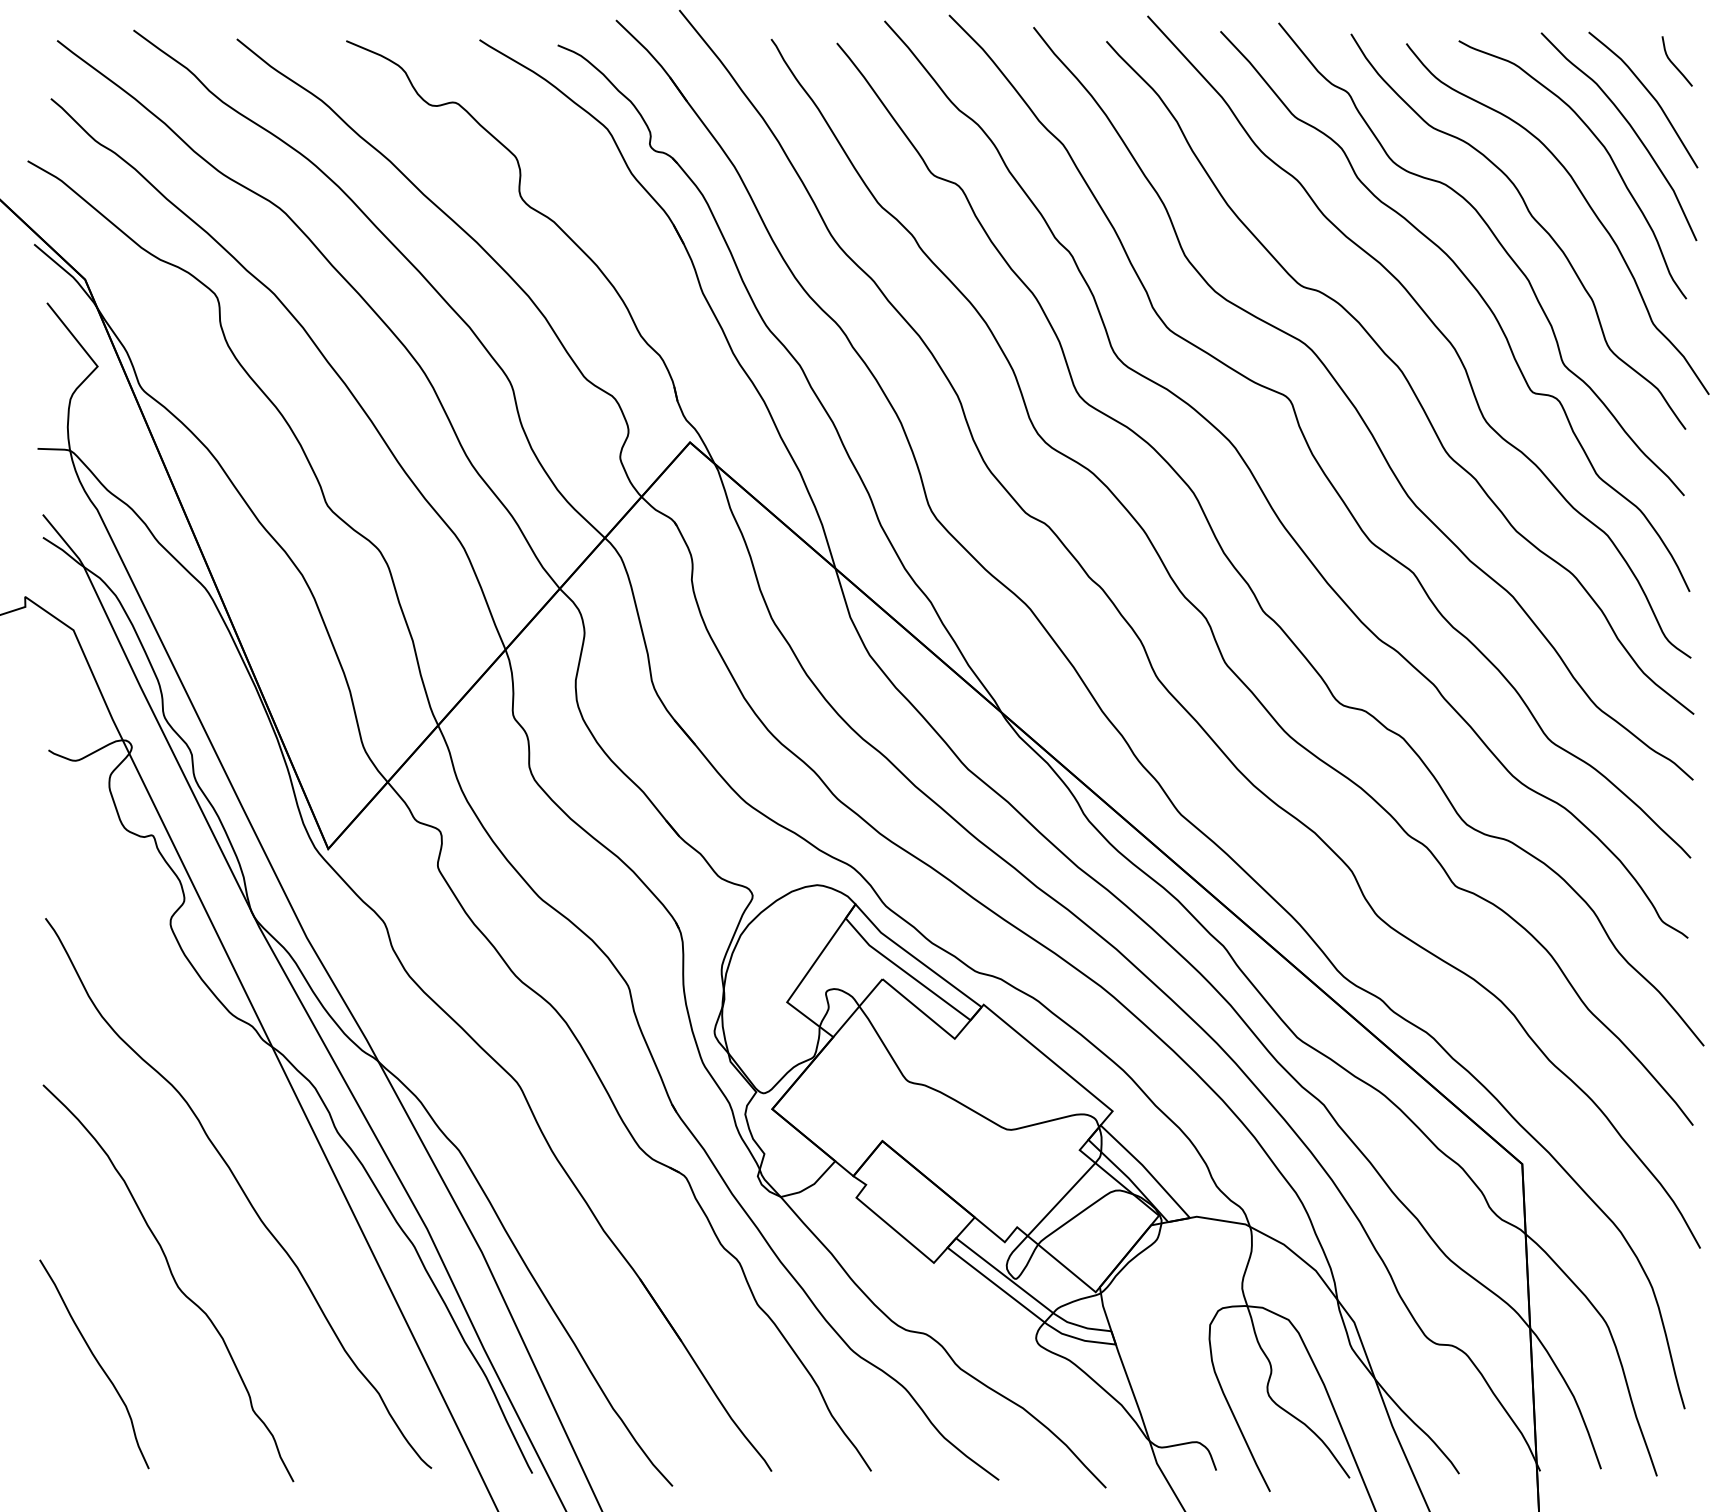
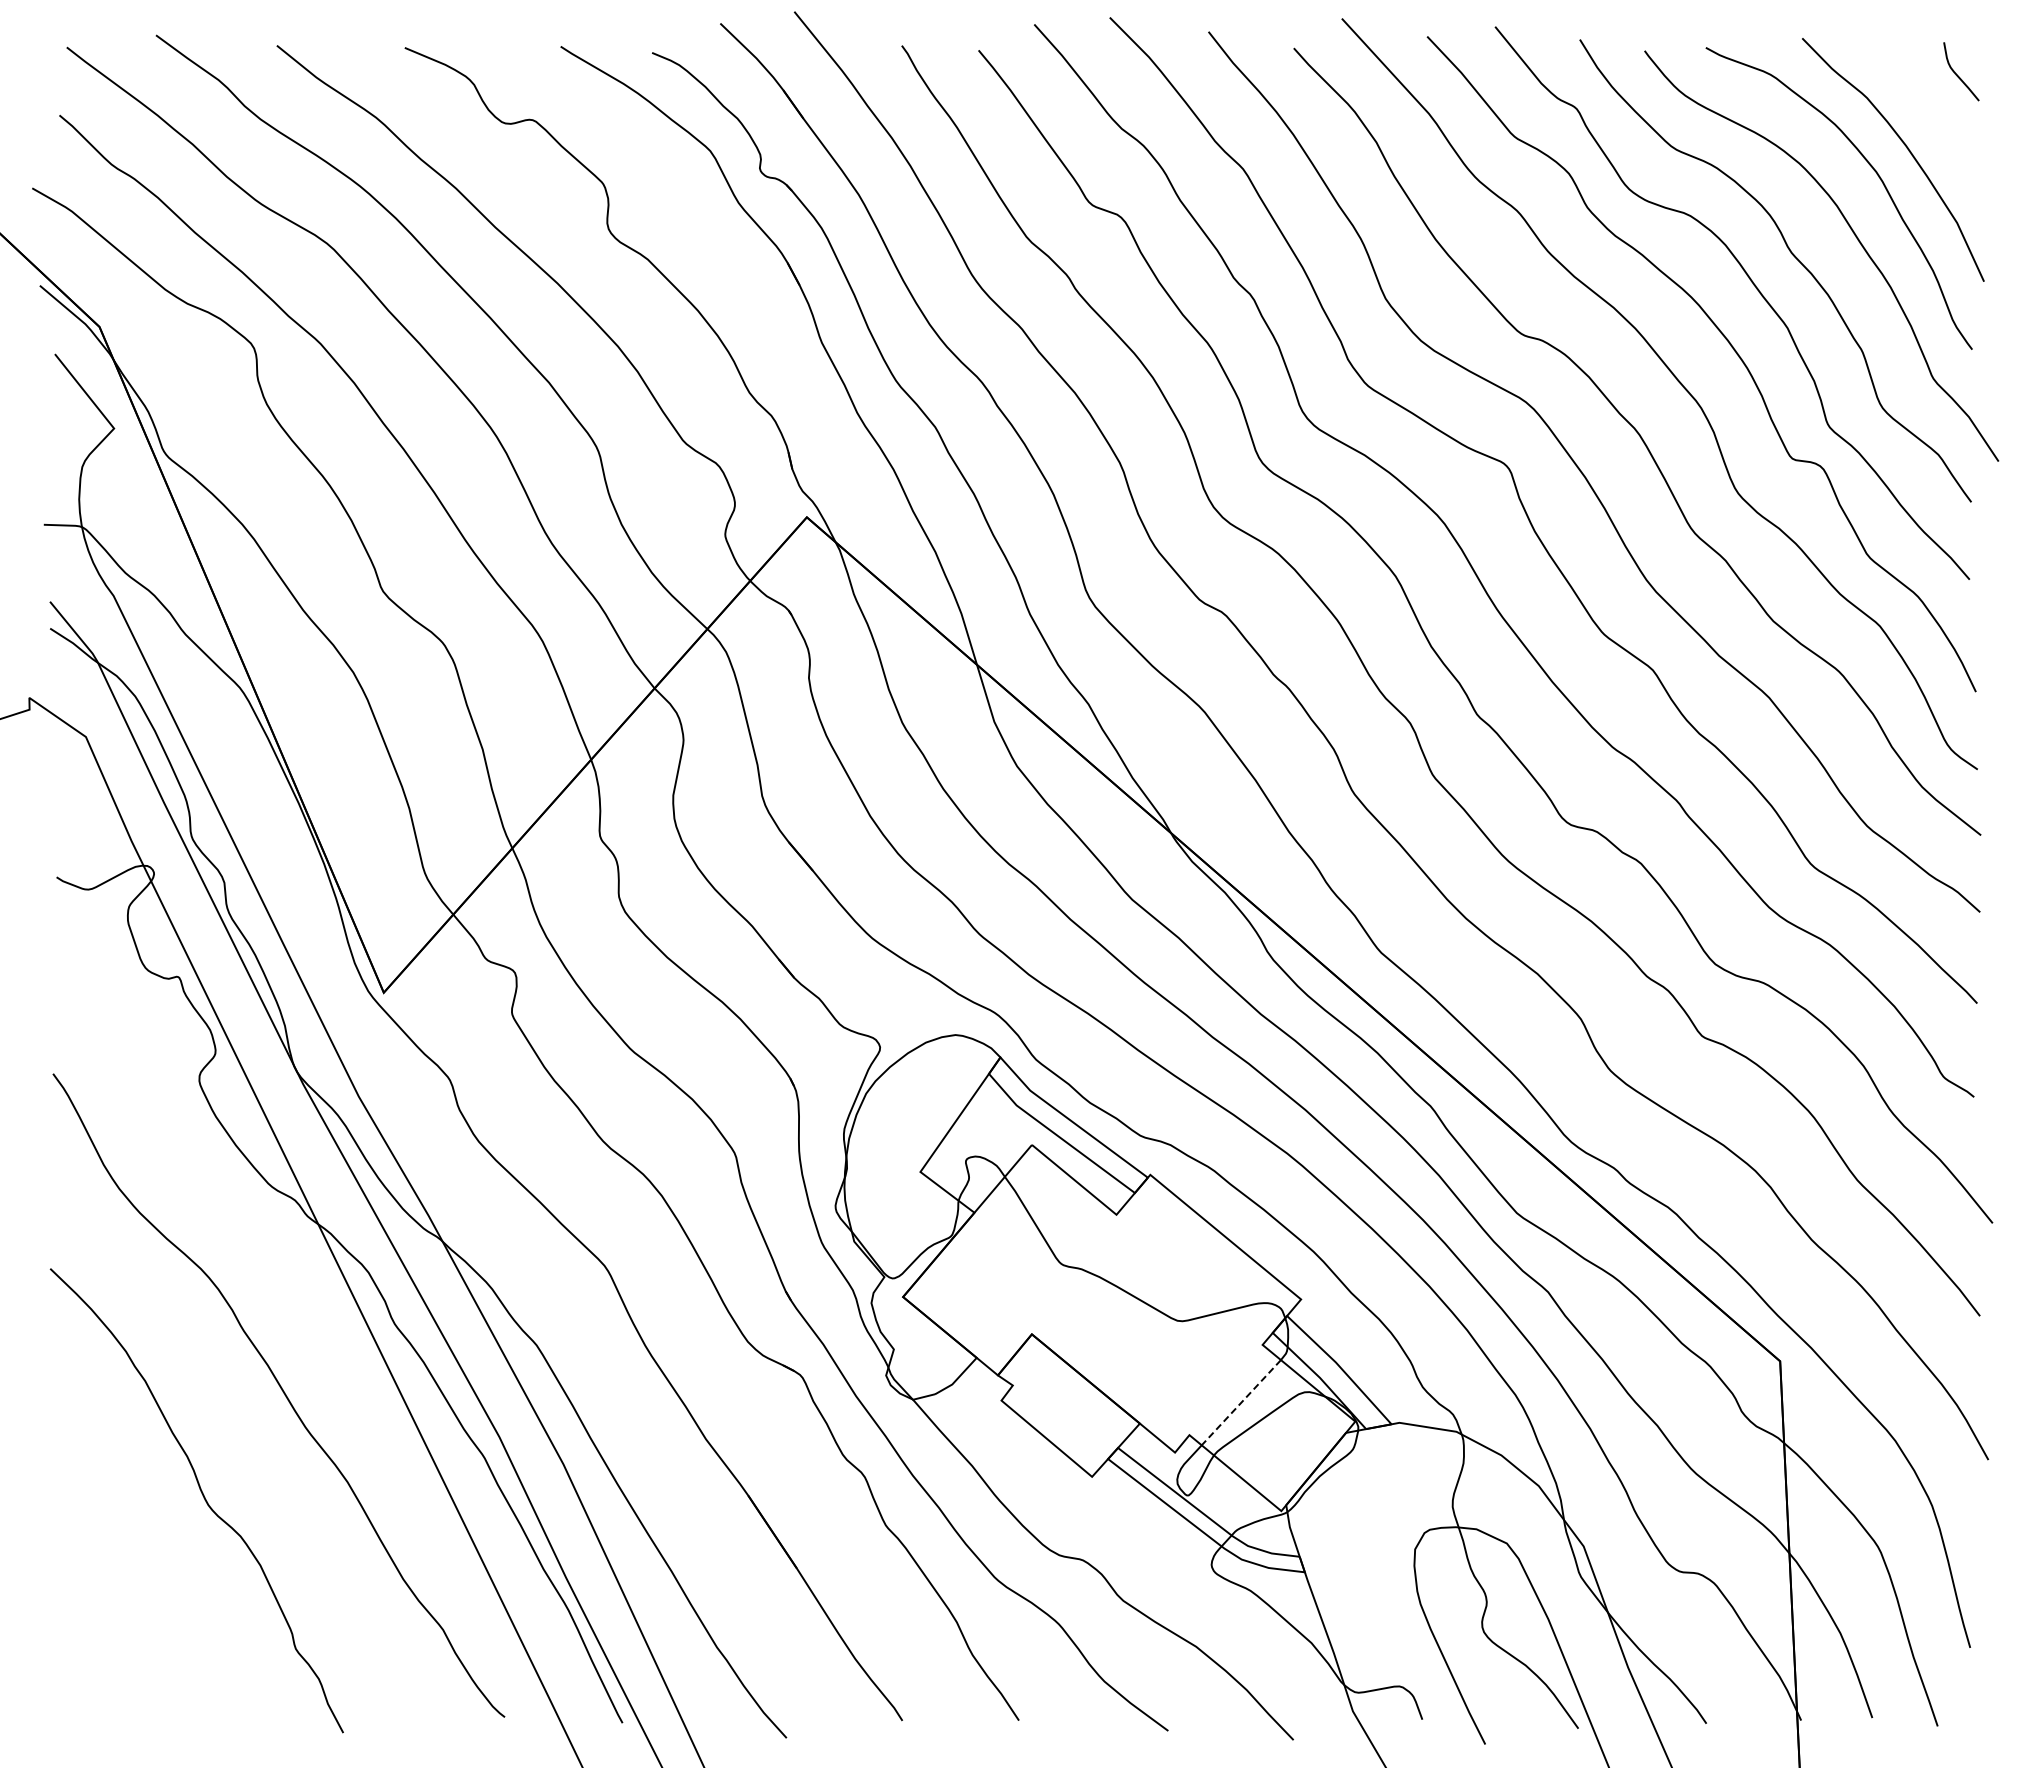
curve: (1649, 93) -> (1928, 109), removed
line: (1061, 1200) -> (1241, 1403), solid -> dashed
curve: (97, 1362) -> (113, 1593), removed

